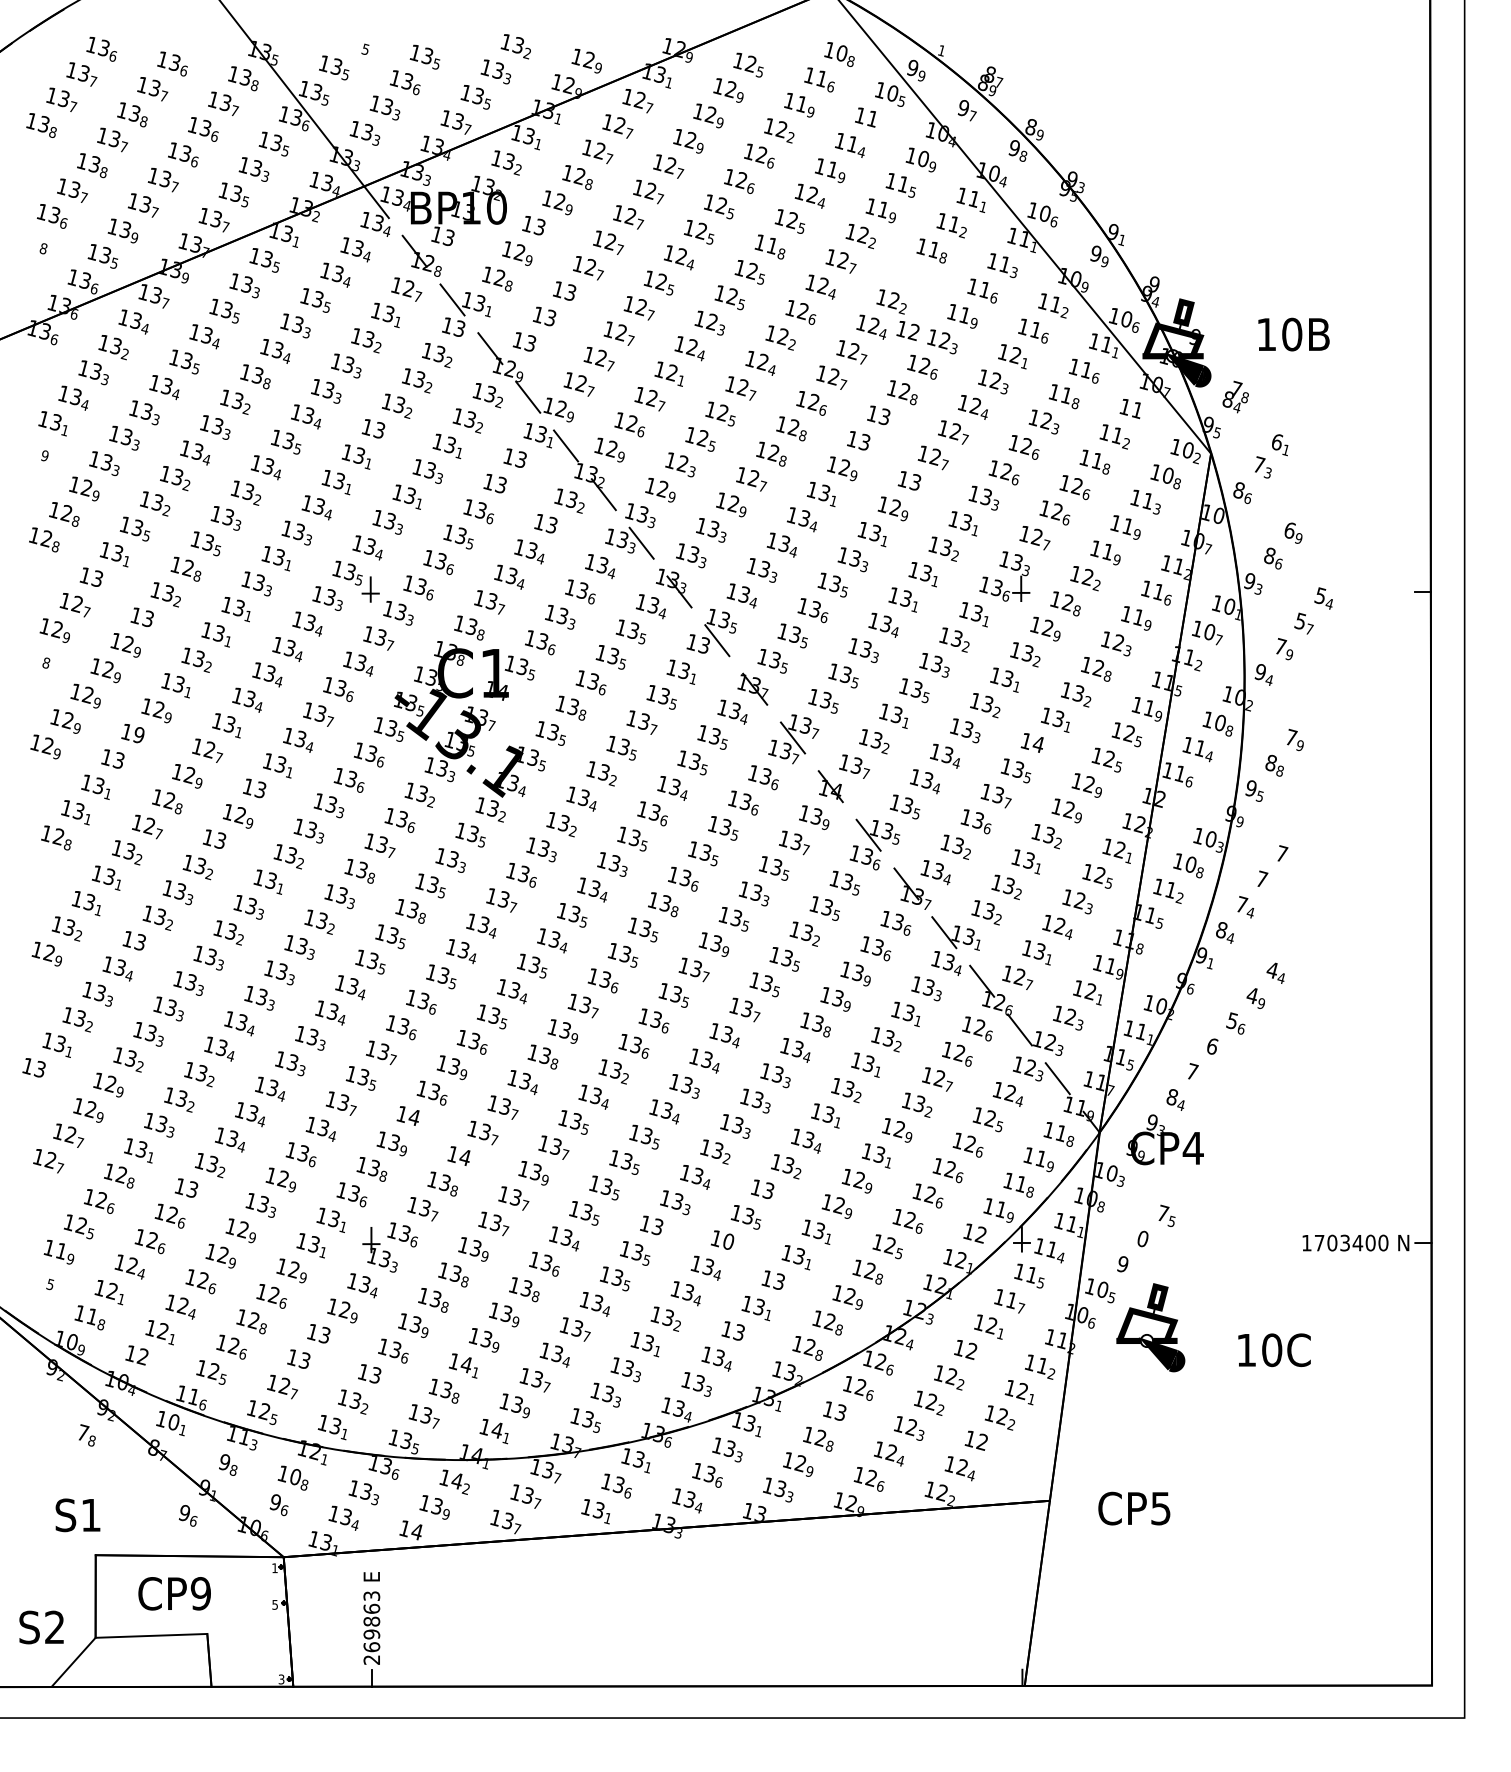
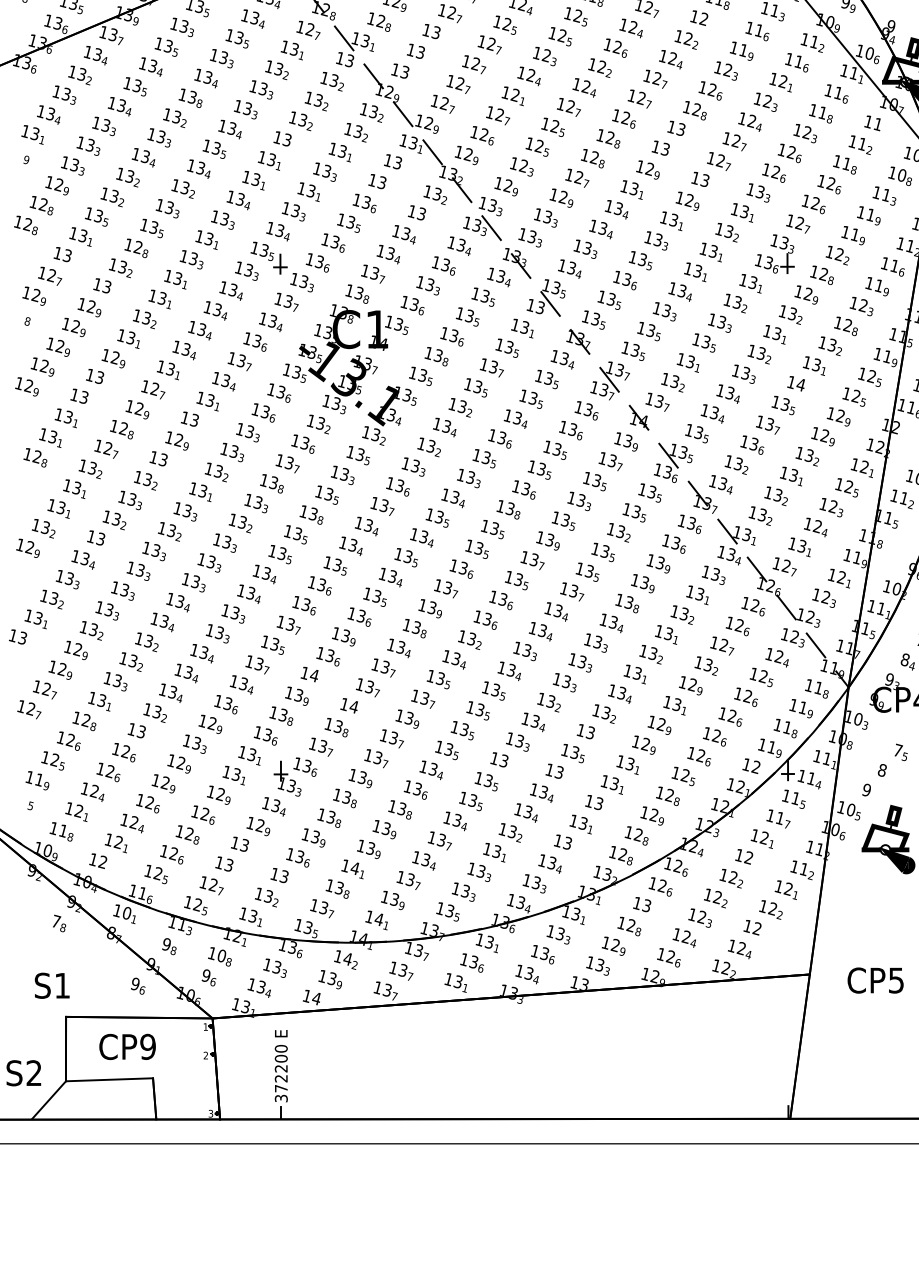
text: (907, 330) -> (698, 17), moved
text: (138, 734) -> (99, 377), 19 -> 13
text: (1142, 1238) -> (882, 770), 0 -> 8
text: (728, 1241) -> (559, 772), 10 -> 13
text: (274, 1604) -> (205, 1055), 5 -> 2
text: (371, 1627) -> (281, 1073), 269863 -> 372200

